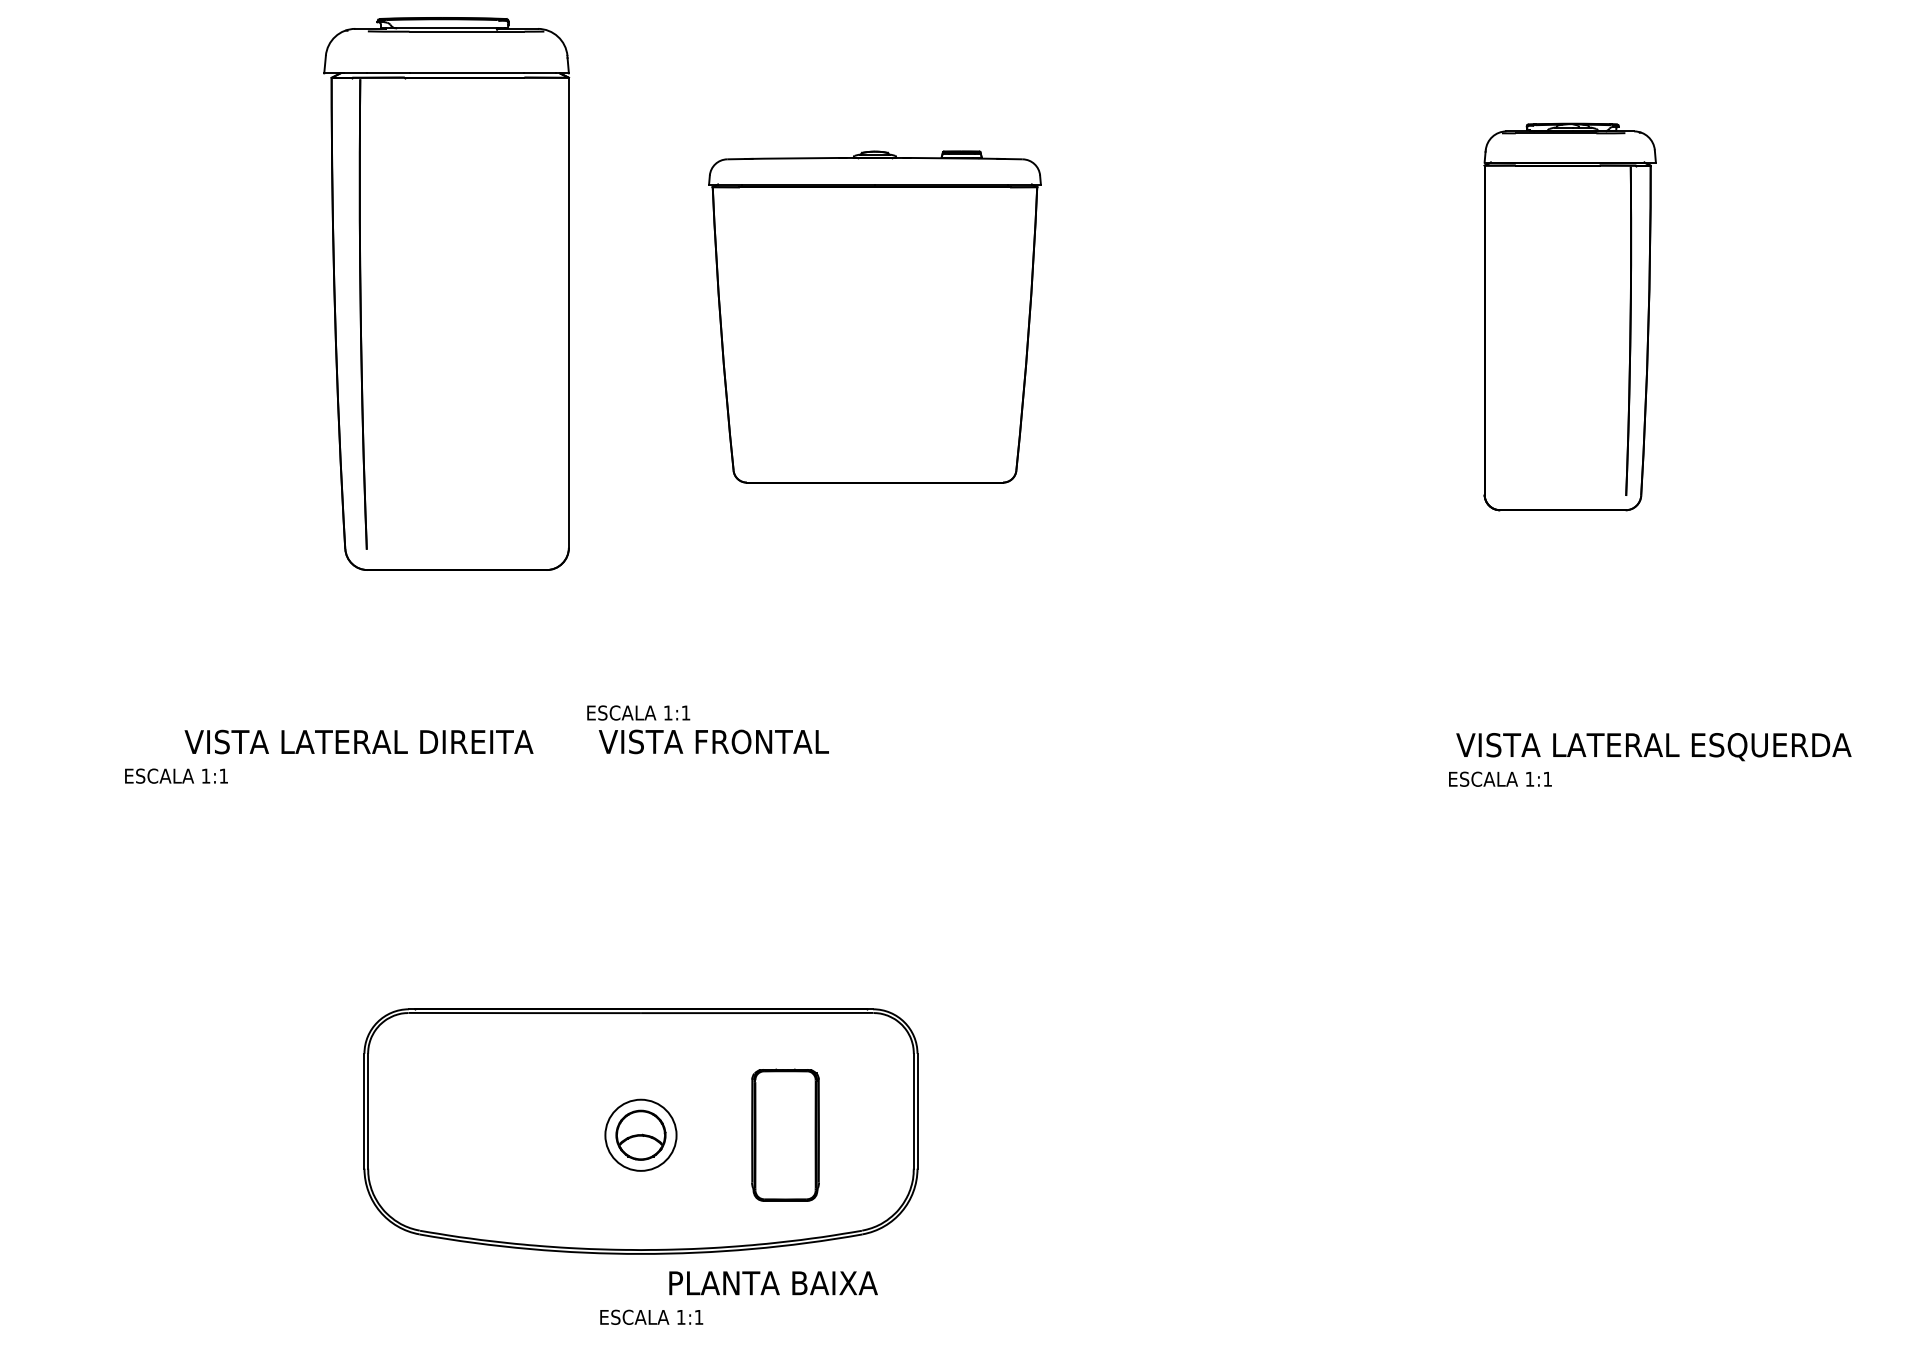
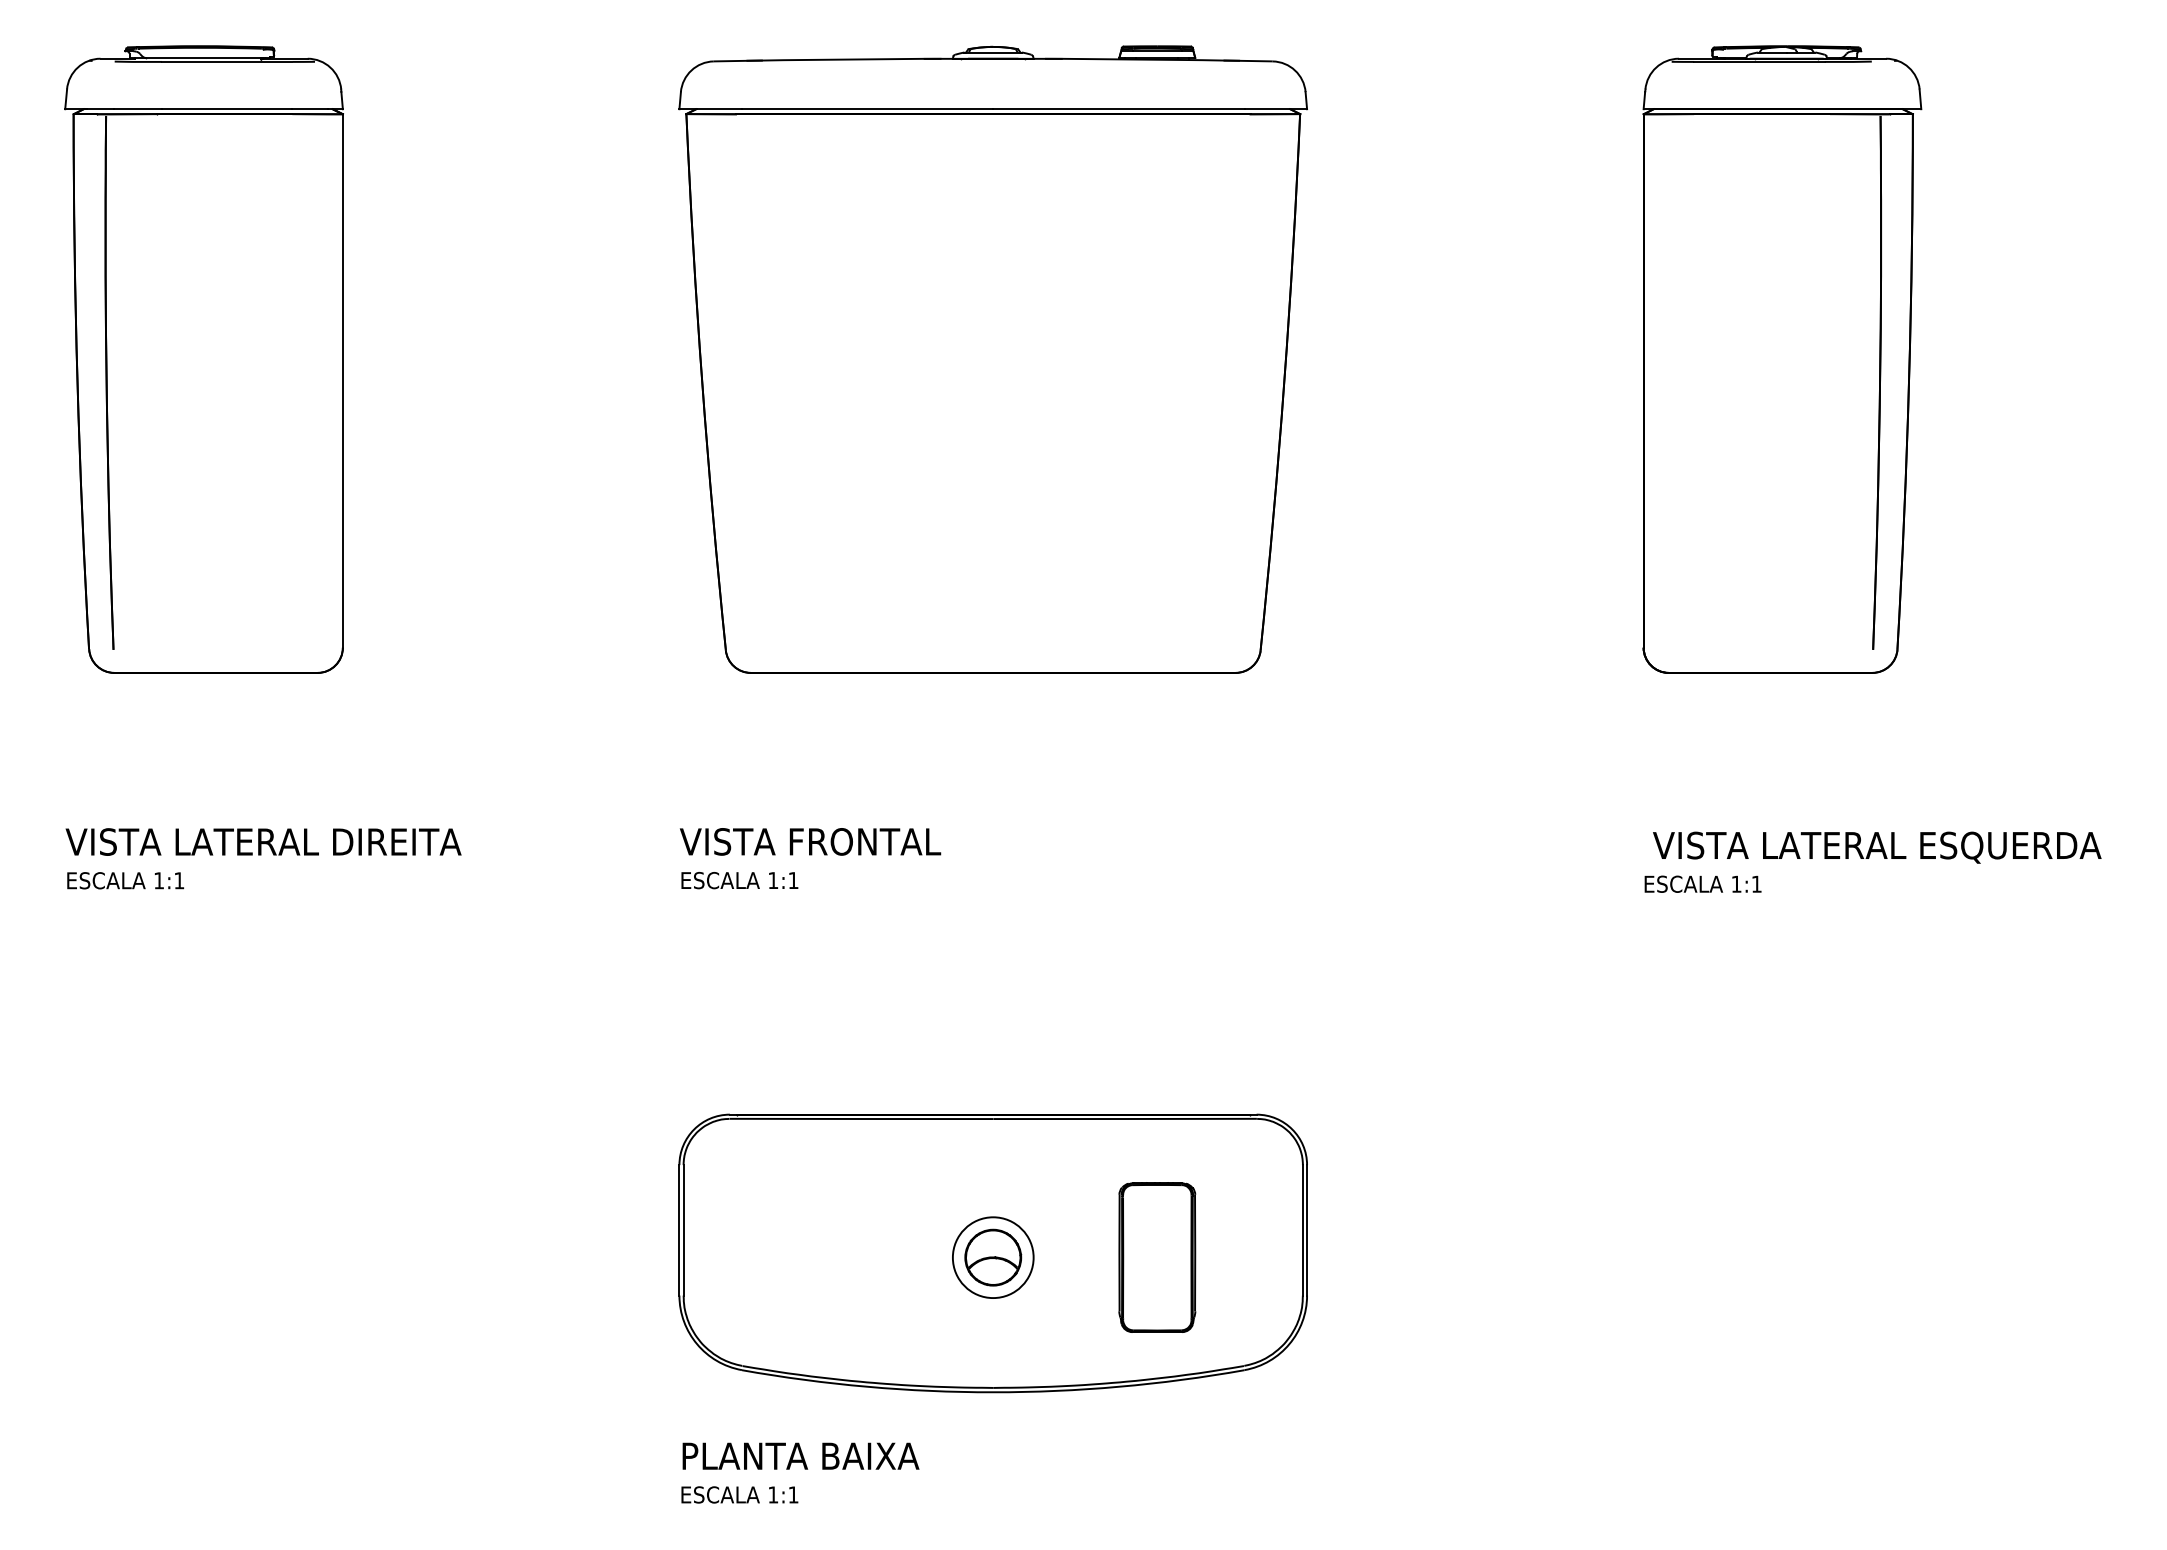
part: (446, 293) -> (203, 359), moved
part: (874, 316) -> (992, 359), size x1.67
part: (1569, 316) -> (1781, 359), size x1.43
text: (638, 712) -> (739, 879), moved
text: (358, 741) -> (262, 841), moved
text: (176, 775) -> (125, 879), moved
part: (640, 1131) -> (992, 1253), moved
text: (773, 1283) -> (800, 1456), moved

